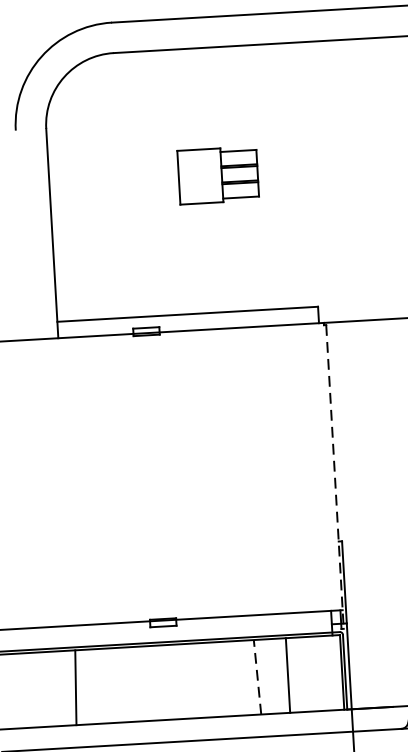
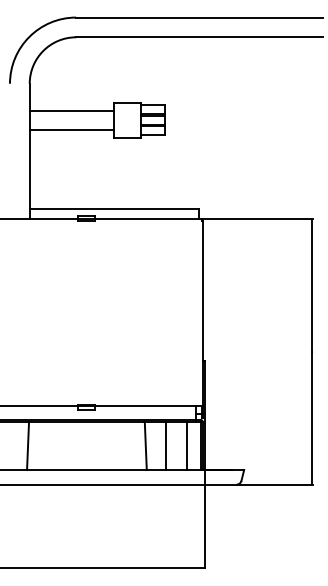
line: (113, 167) -> (71, 111), added
line: (114, 195) -> (71, 129), added
line: (335, 477) -> (203, 319), dashed -> solid
line: (321, 672) -> (187, 445), added
line: (257, 676) -> (145, 445), dashed -> solid

